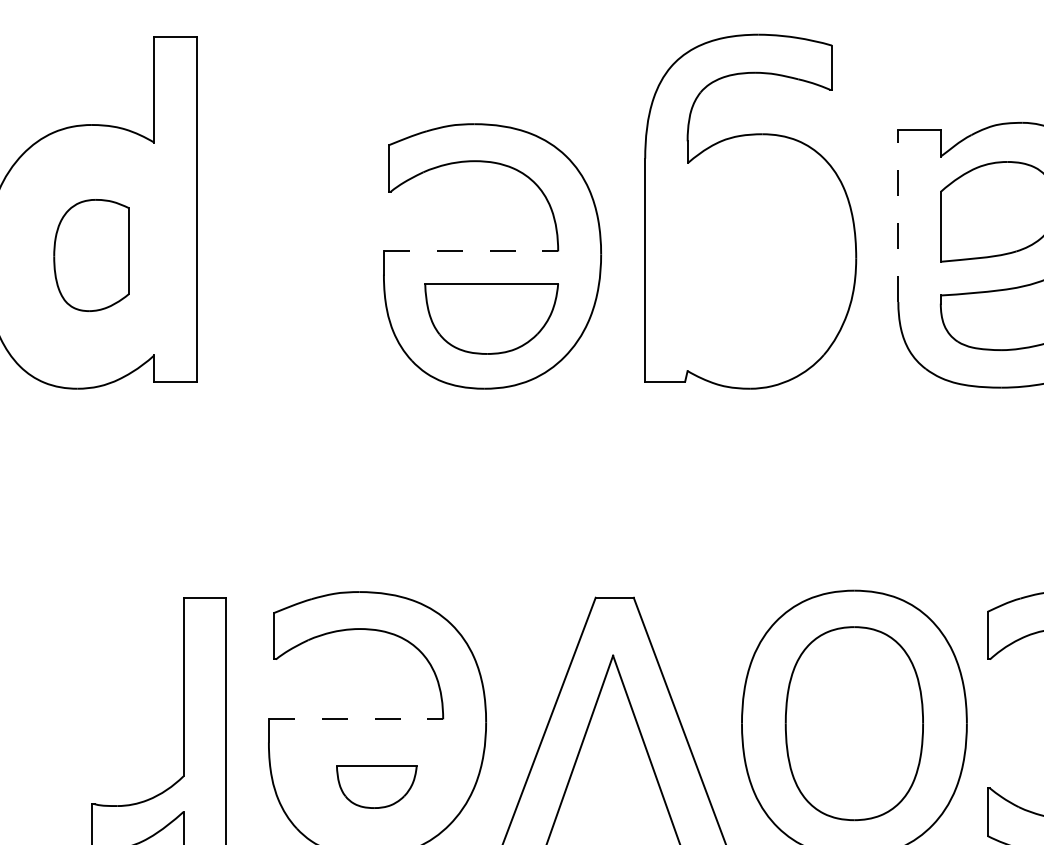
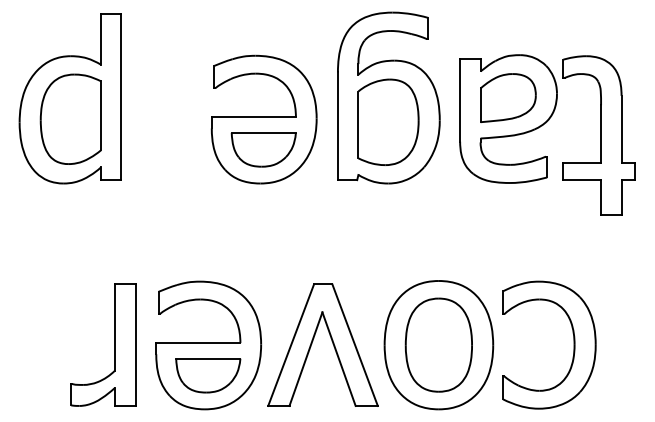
line: (899, 216) -> (460, 100), dashed -> solid
line: (472, 251) -> (254, 117), dashed -> solid
part: (91, 254) -> (70, 118), size x1.67
part: (749, 260) -> (388, 121), added
line: (356, 720) -> (198, 343), dashed -> solid
part: (377, 786) -> (208, 375), size x1.67

